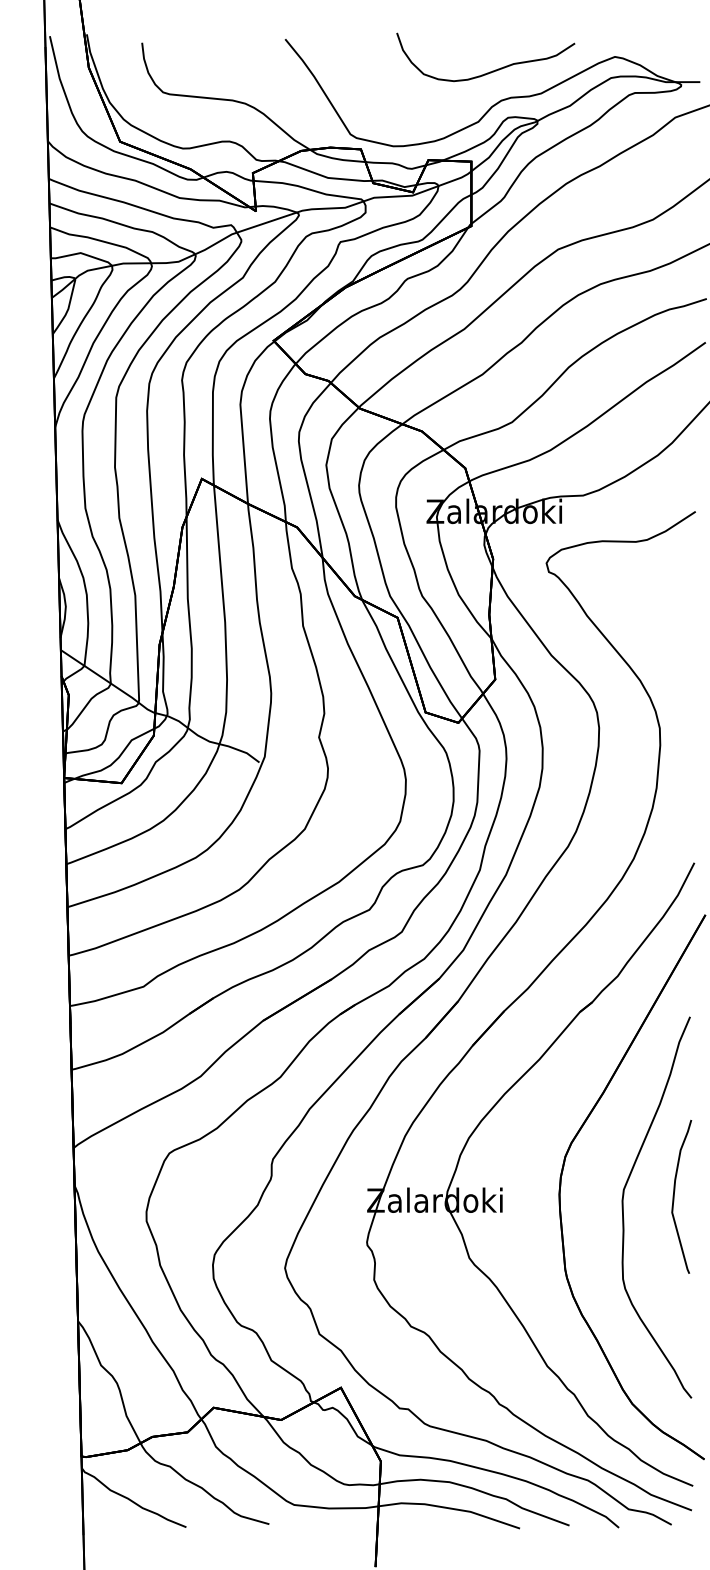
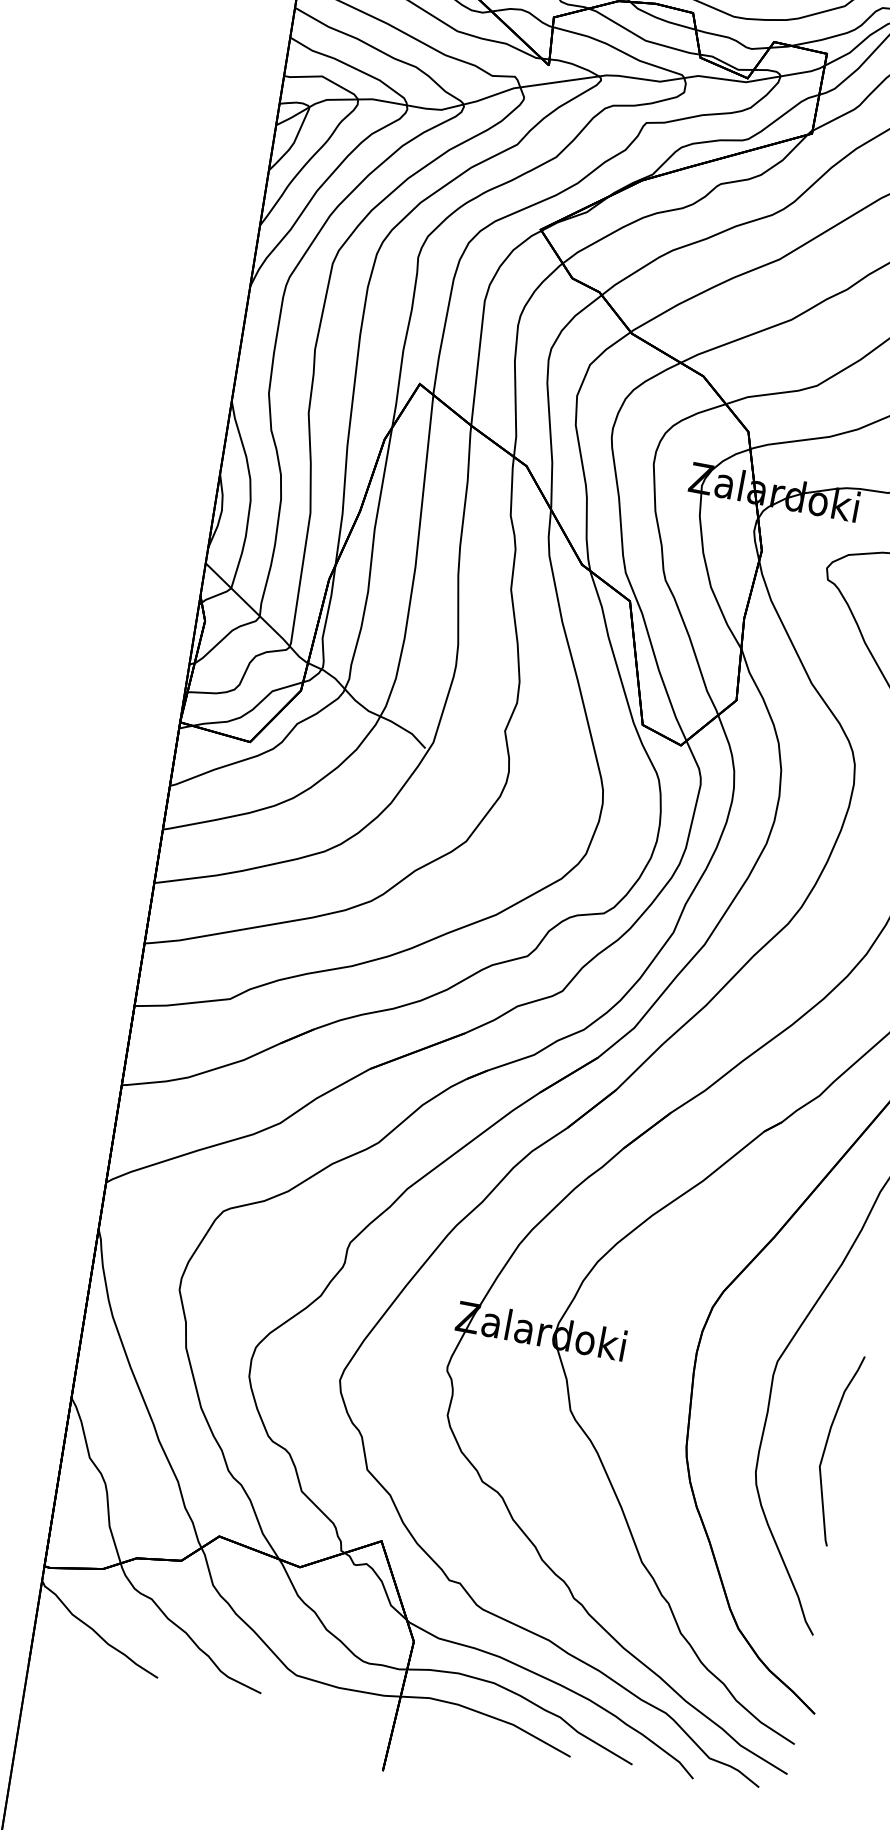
part: (674, 1196) -> (826, 1447), moved

